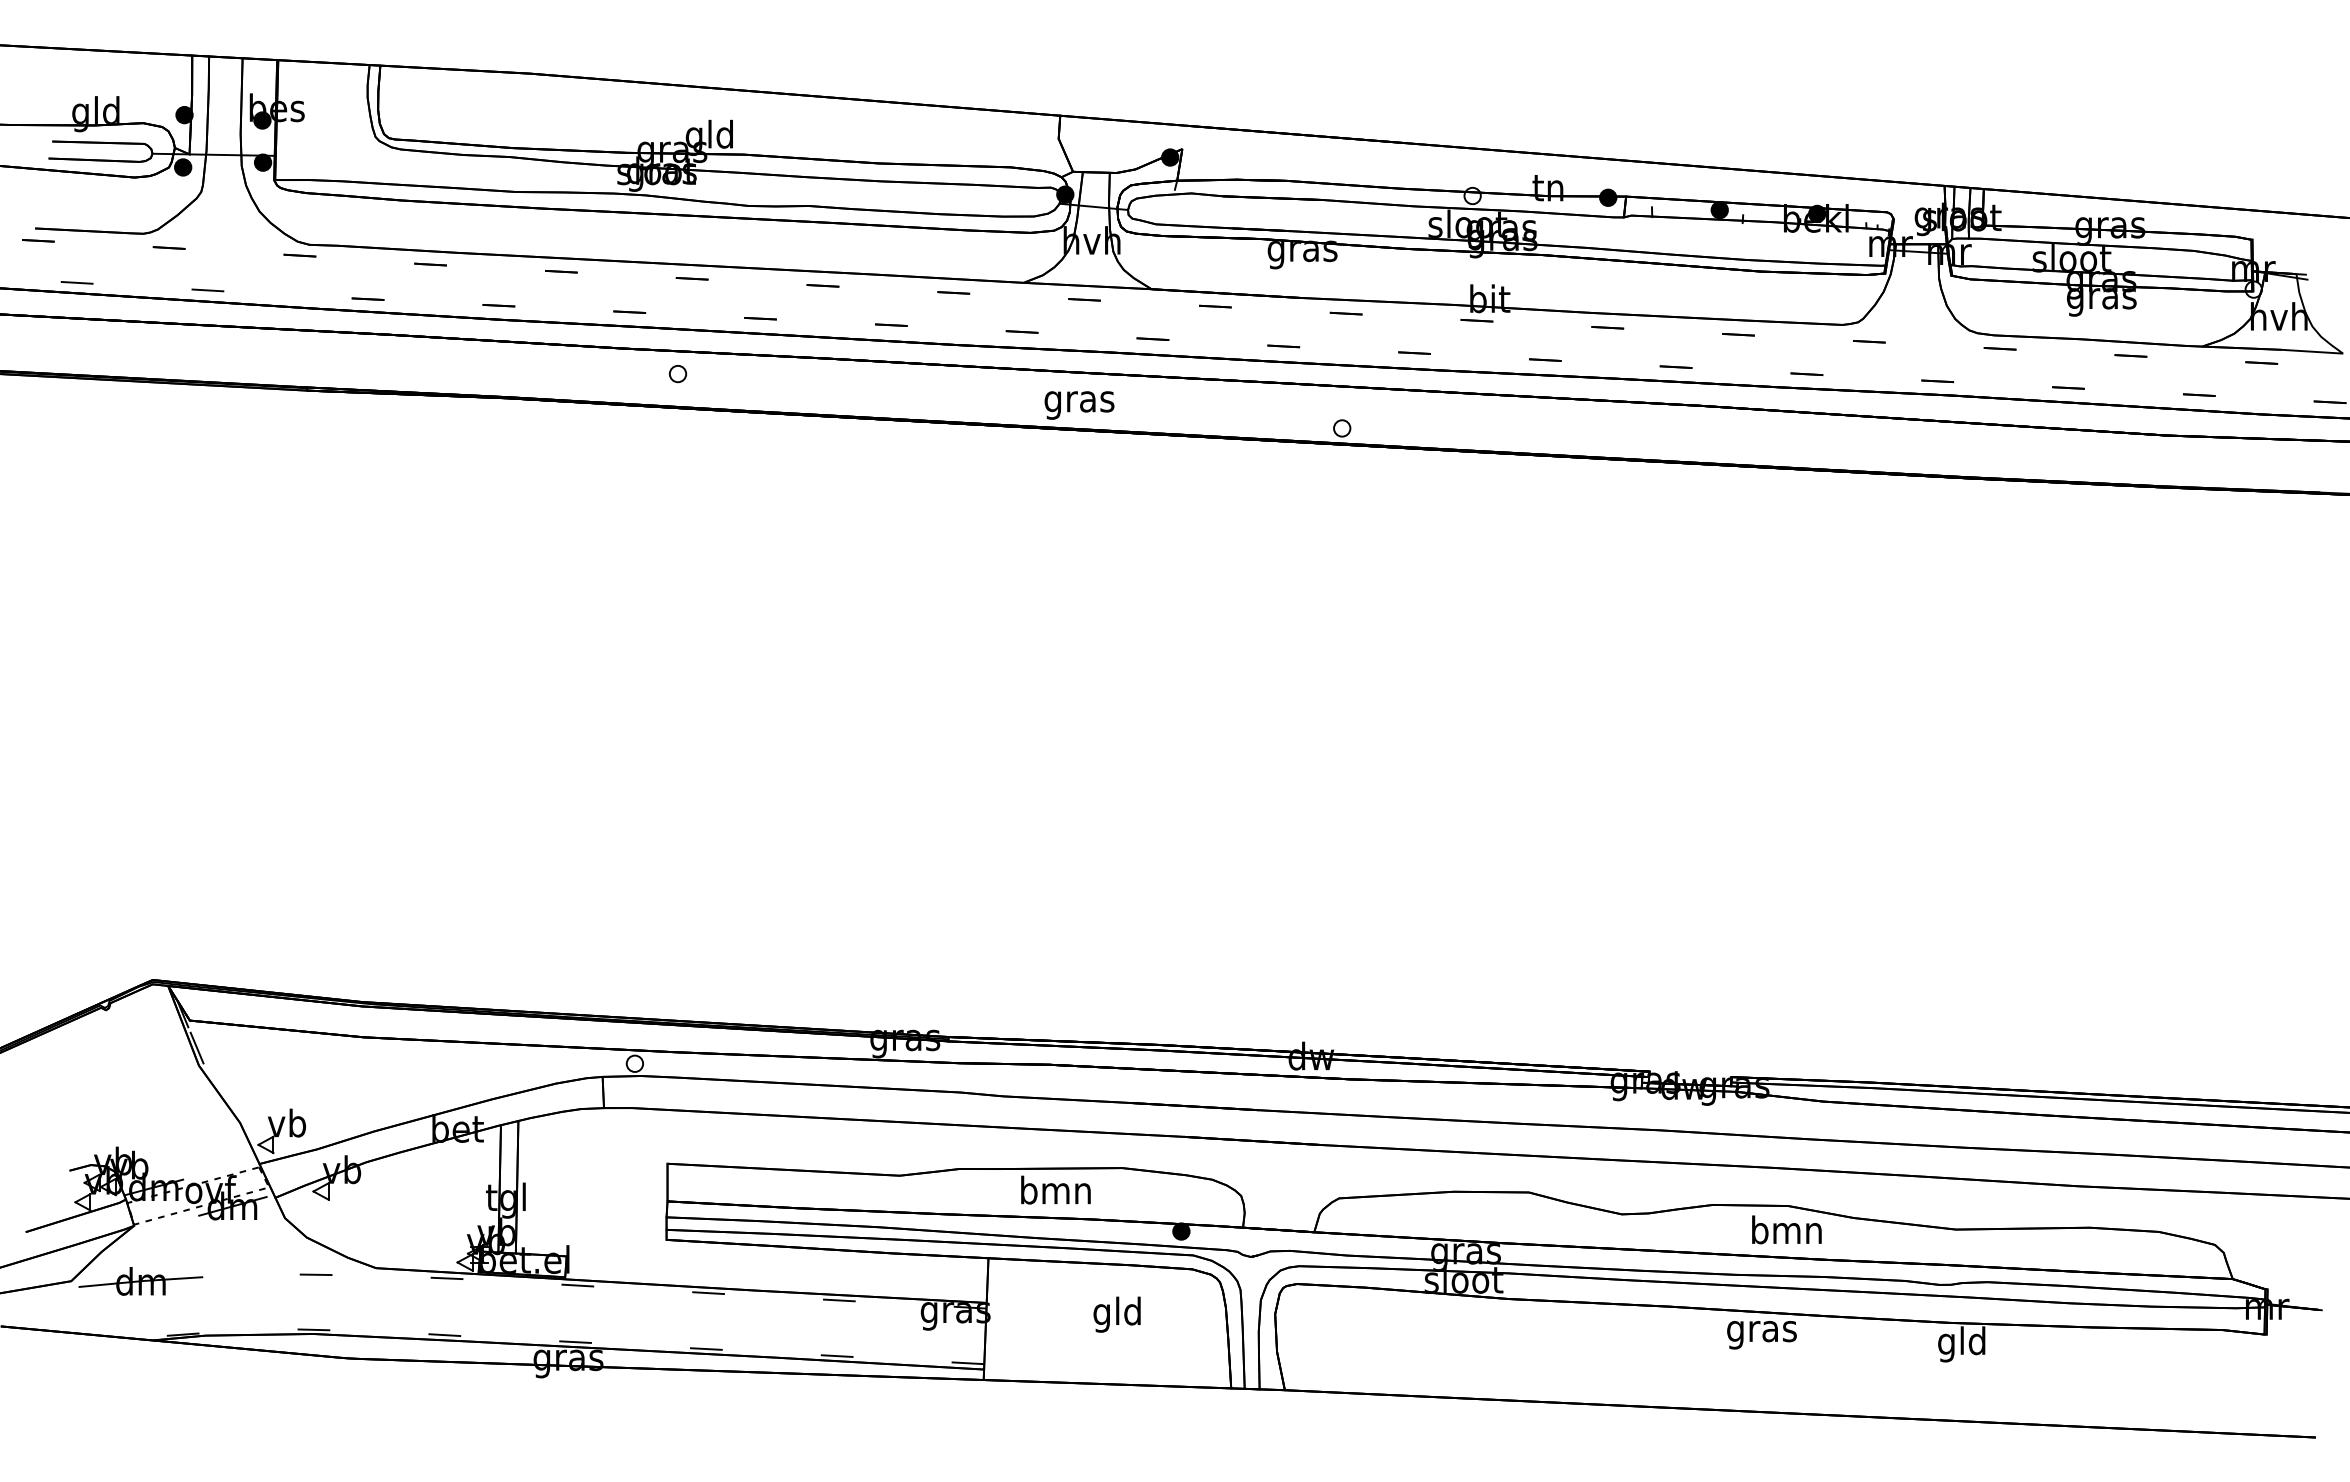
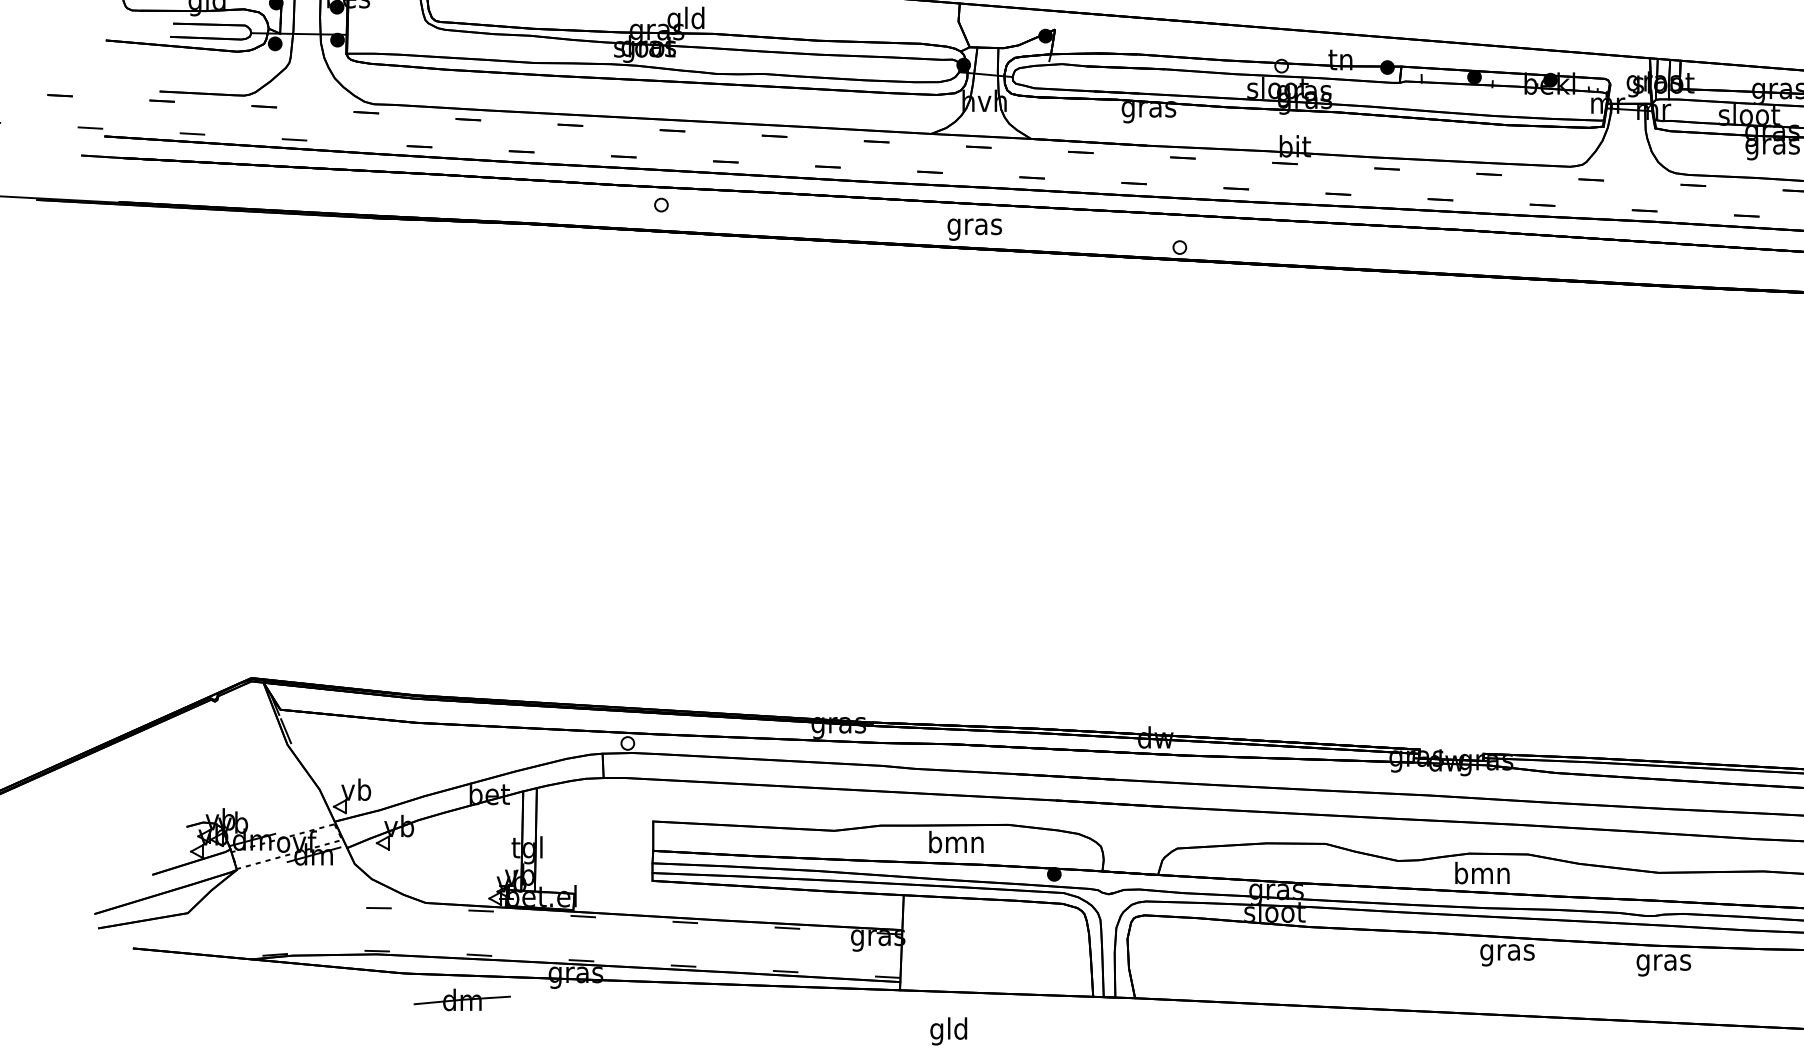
text: (1786, 1229) -> (1482, 872), moved
part: (140, 1281) -> (462, 1000), moved
text: (1116, 1314) -> (948, 1031), moved
text: (1962, 1344) -> (1663, 962), gld -> gras

